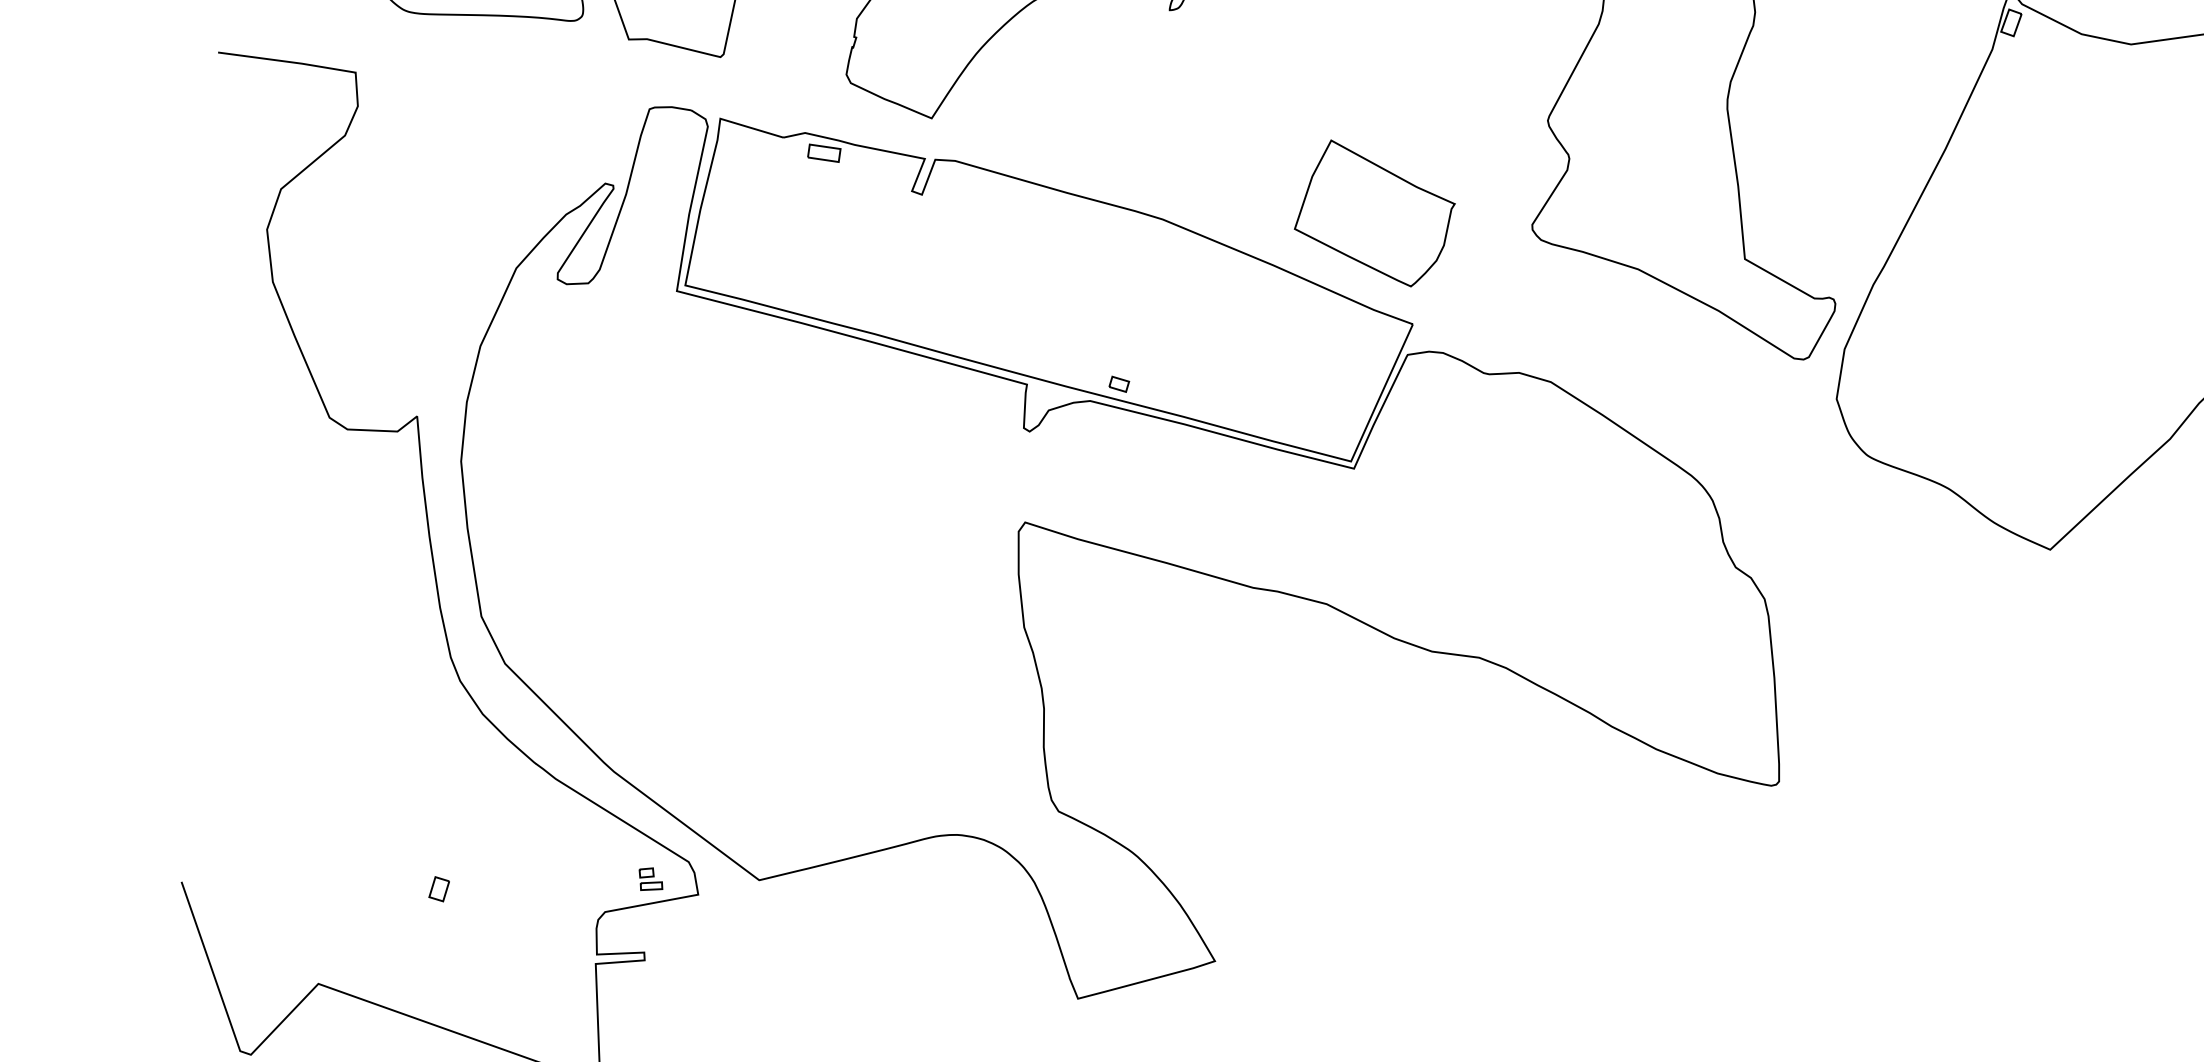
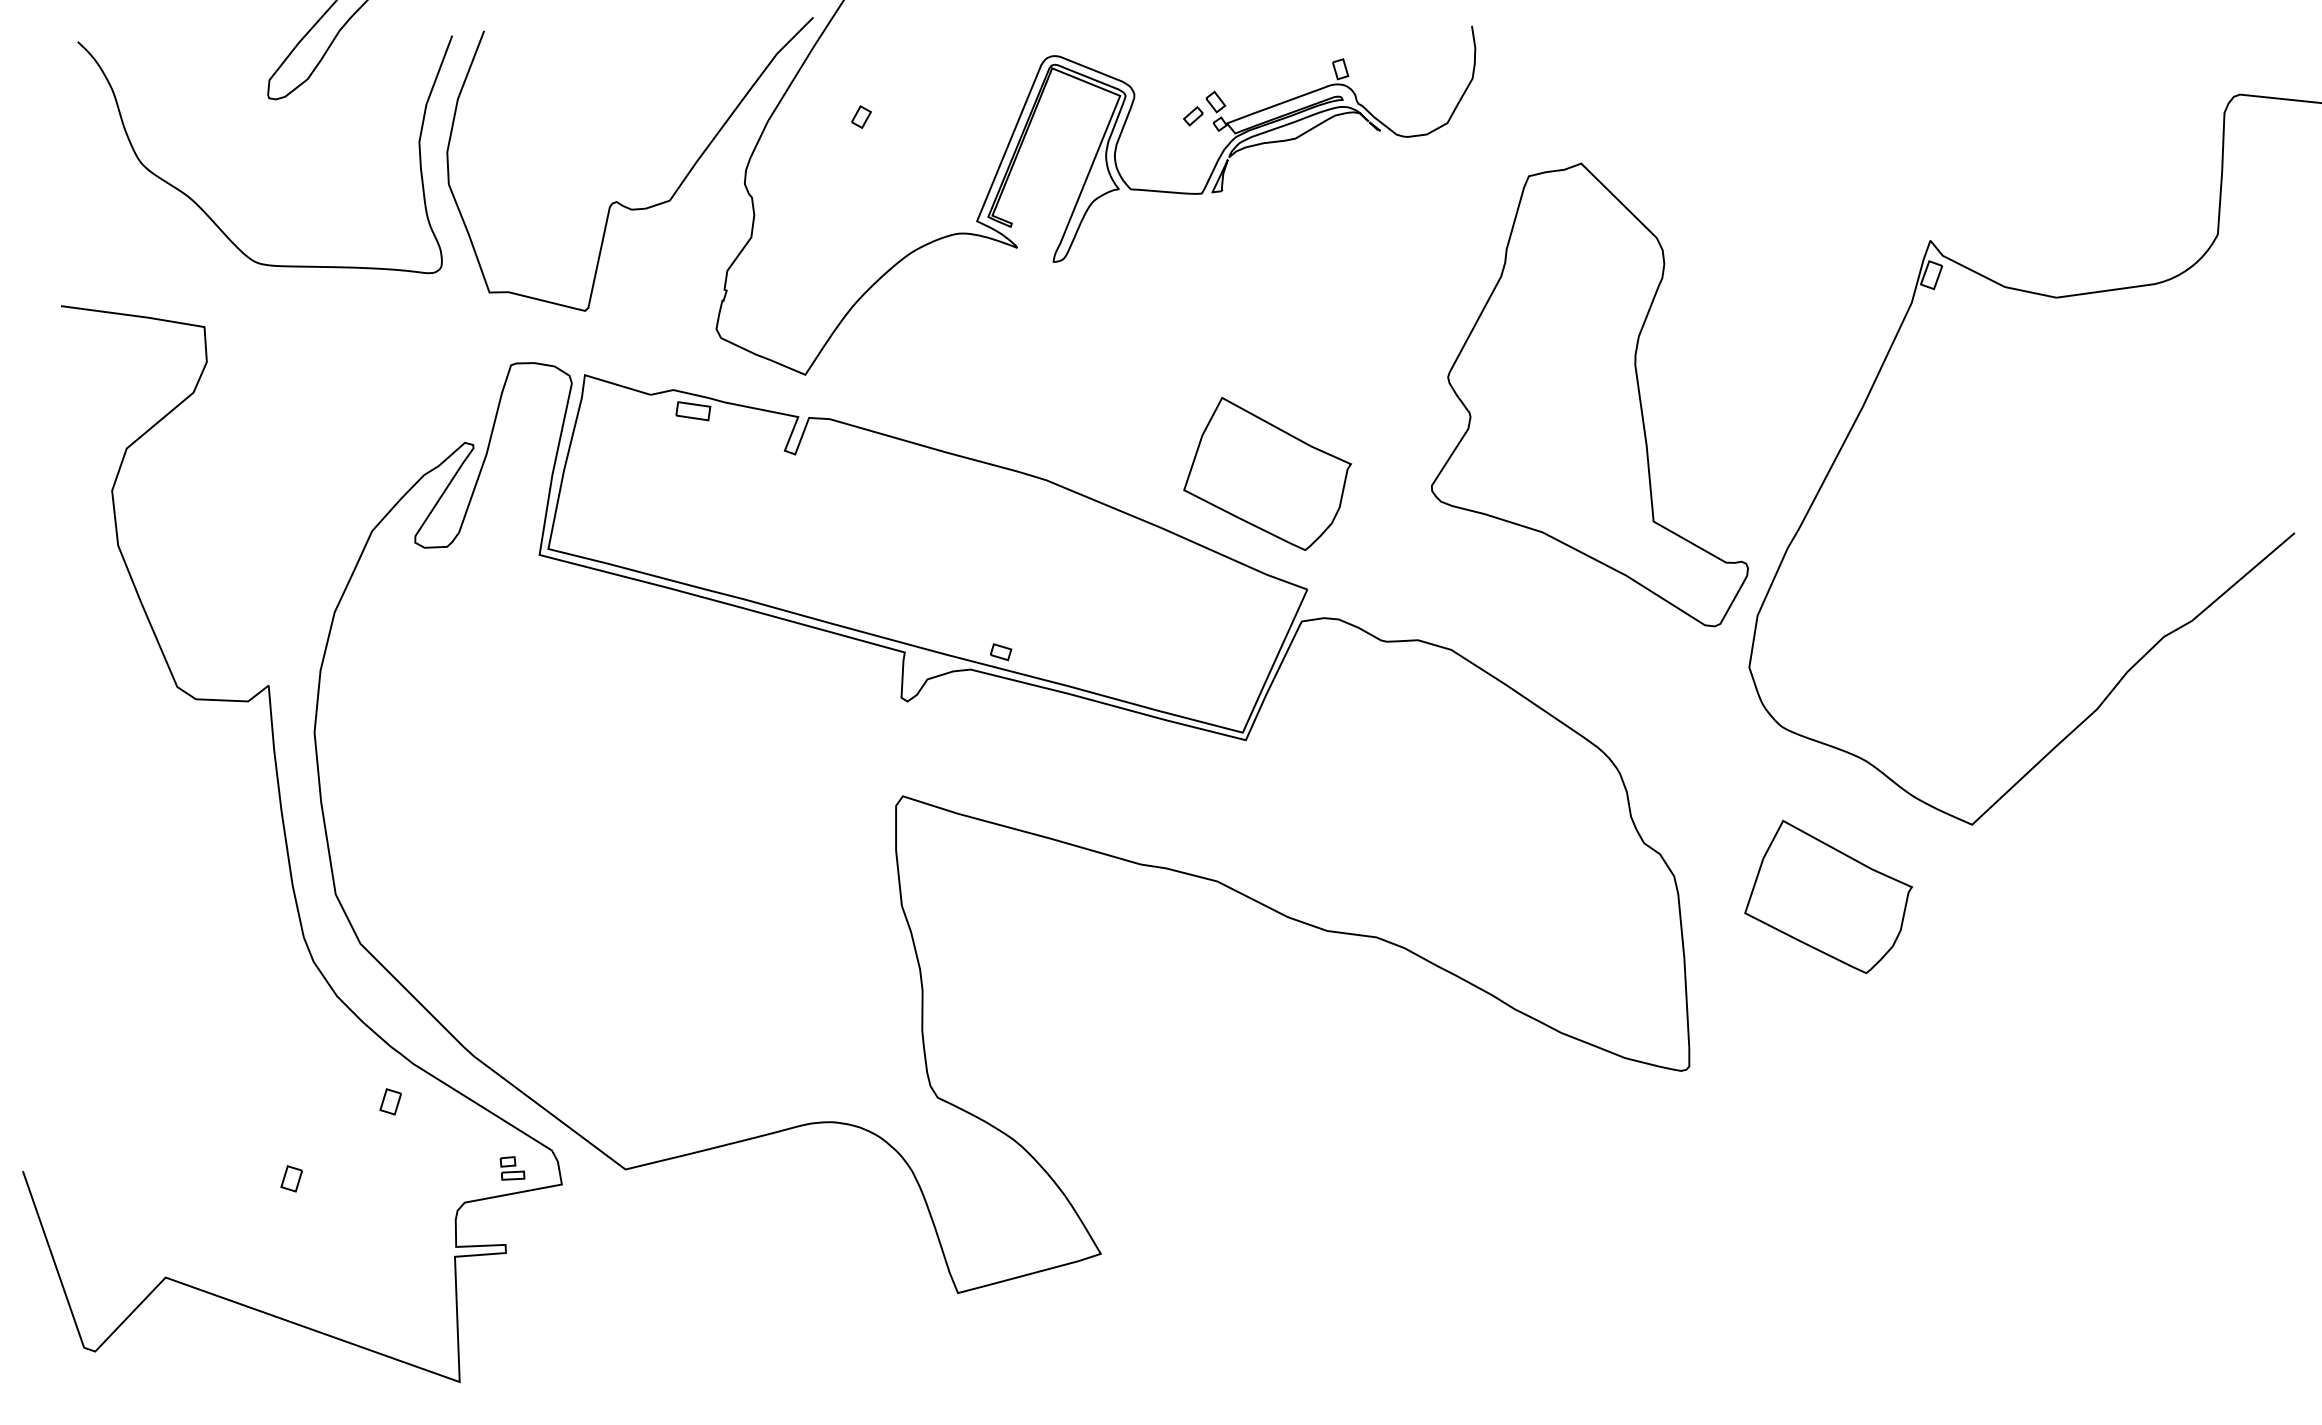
part: (1912, 619) -> (1828, 897), added
part: (533, 815) -> (390, 1101), added

